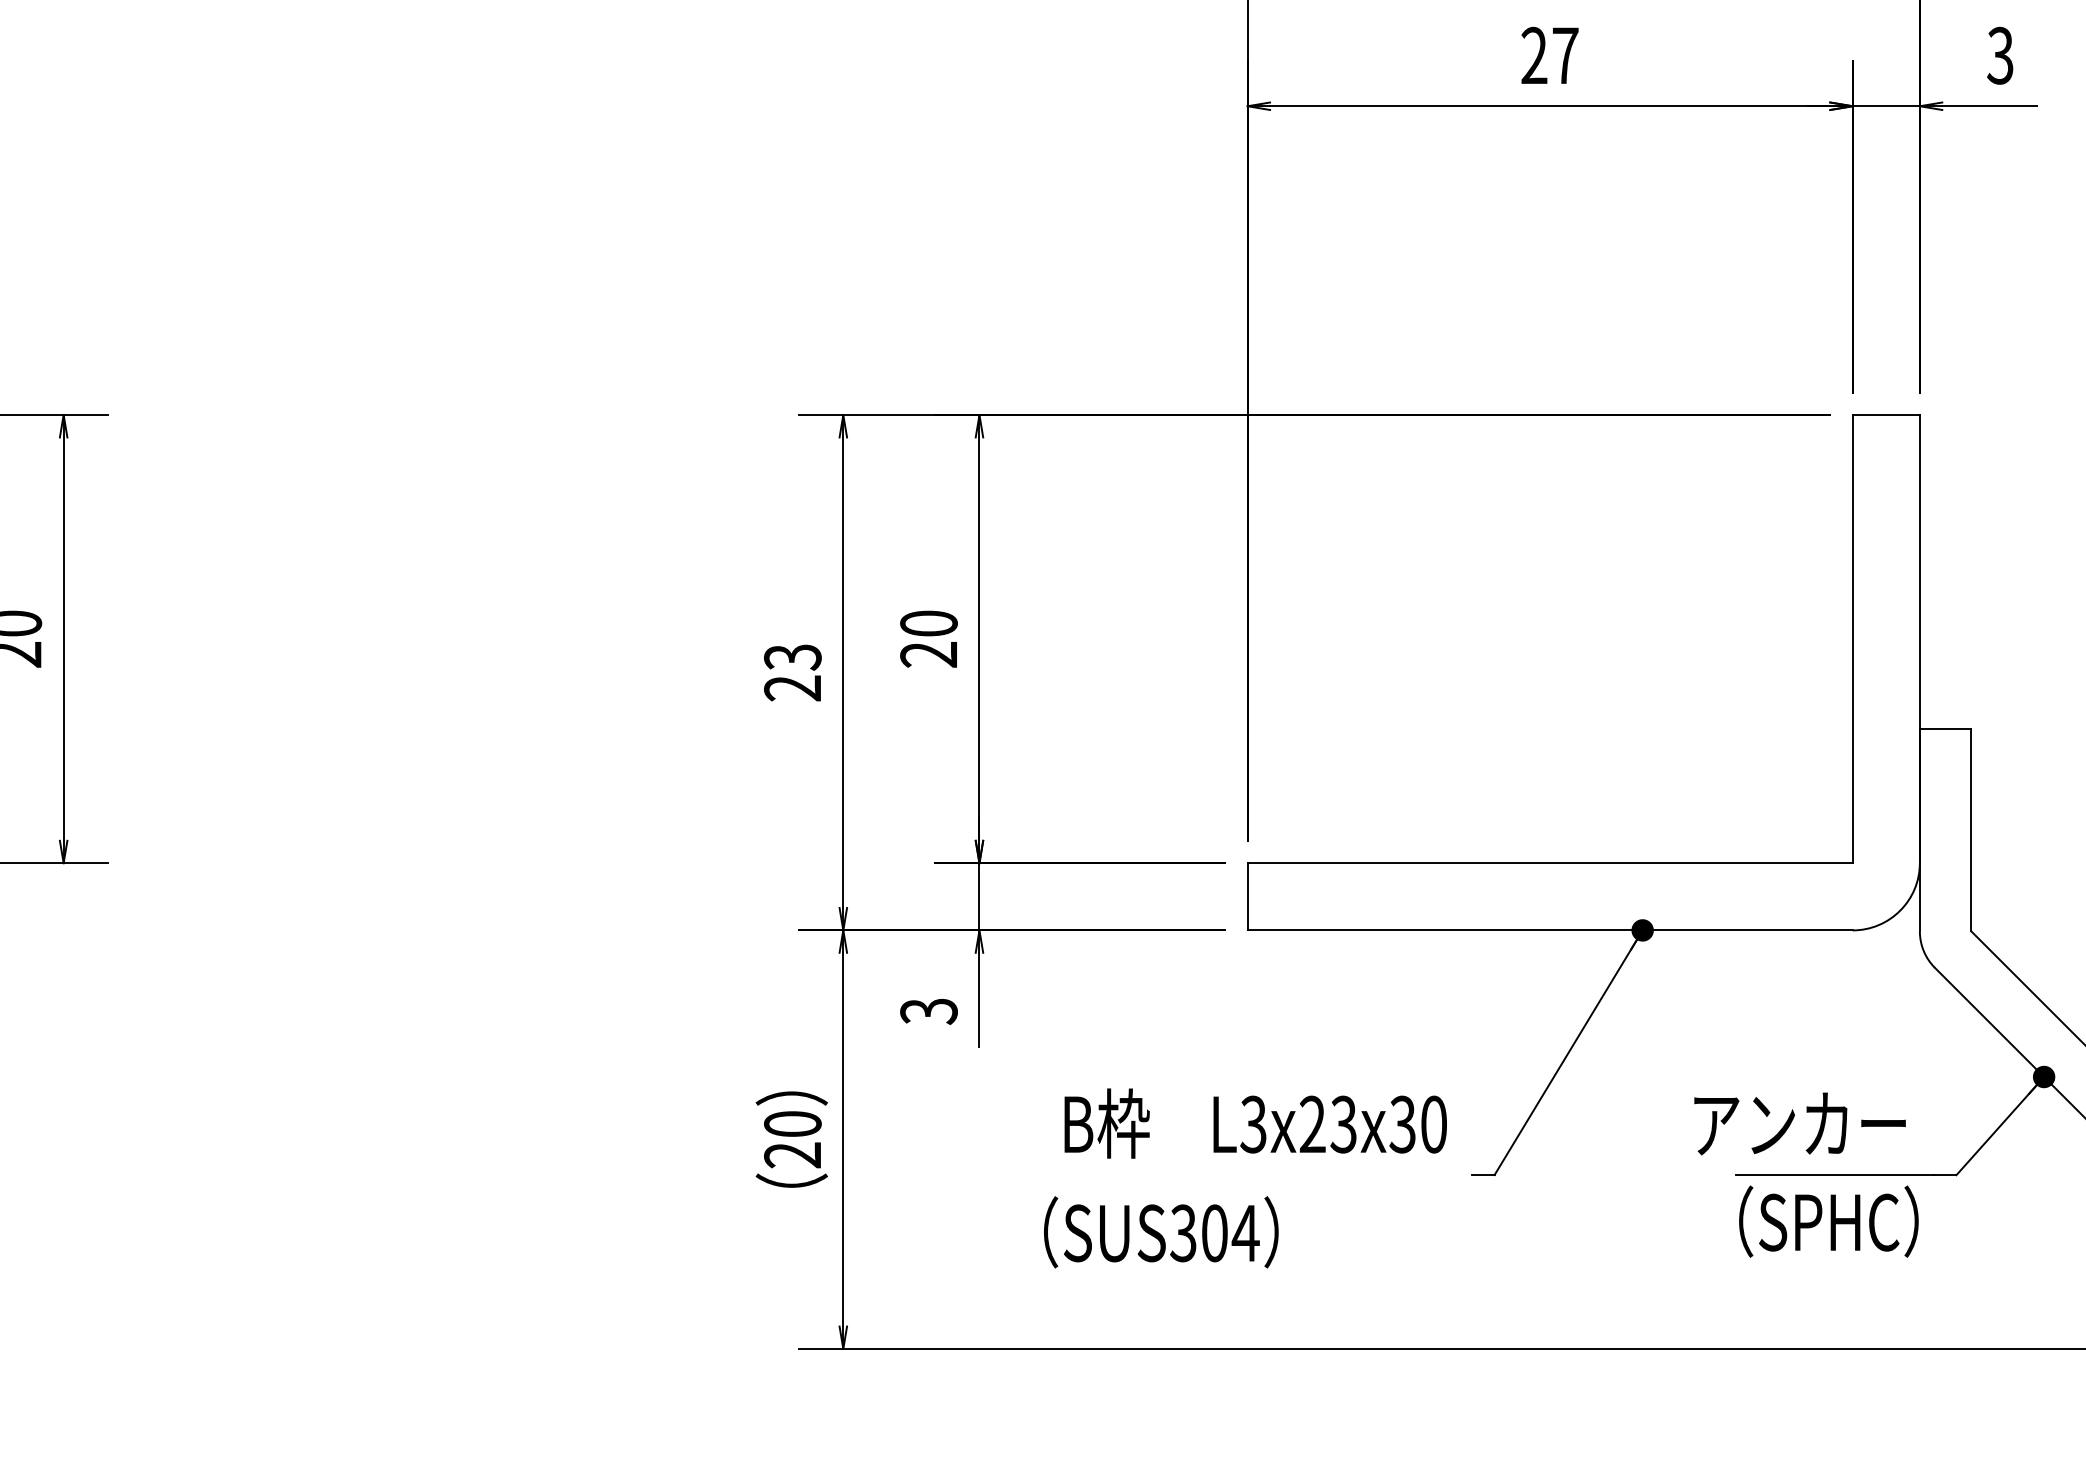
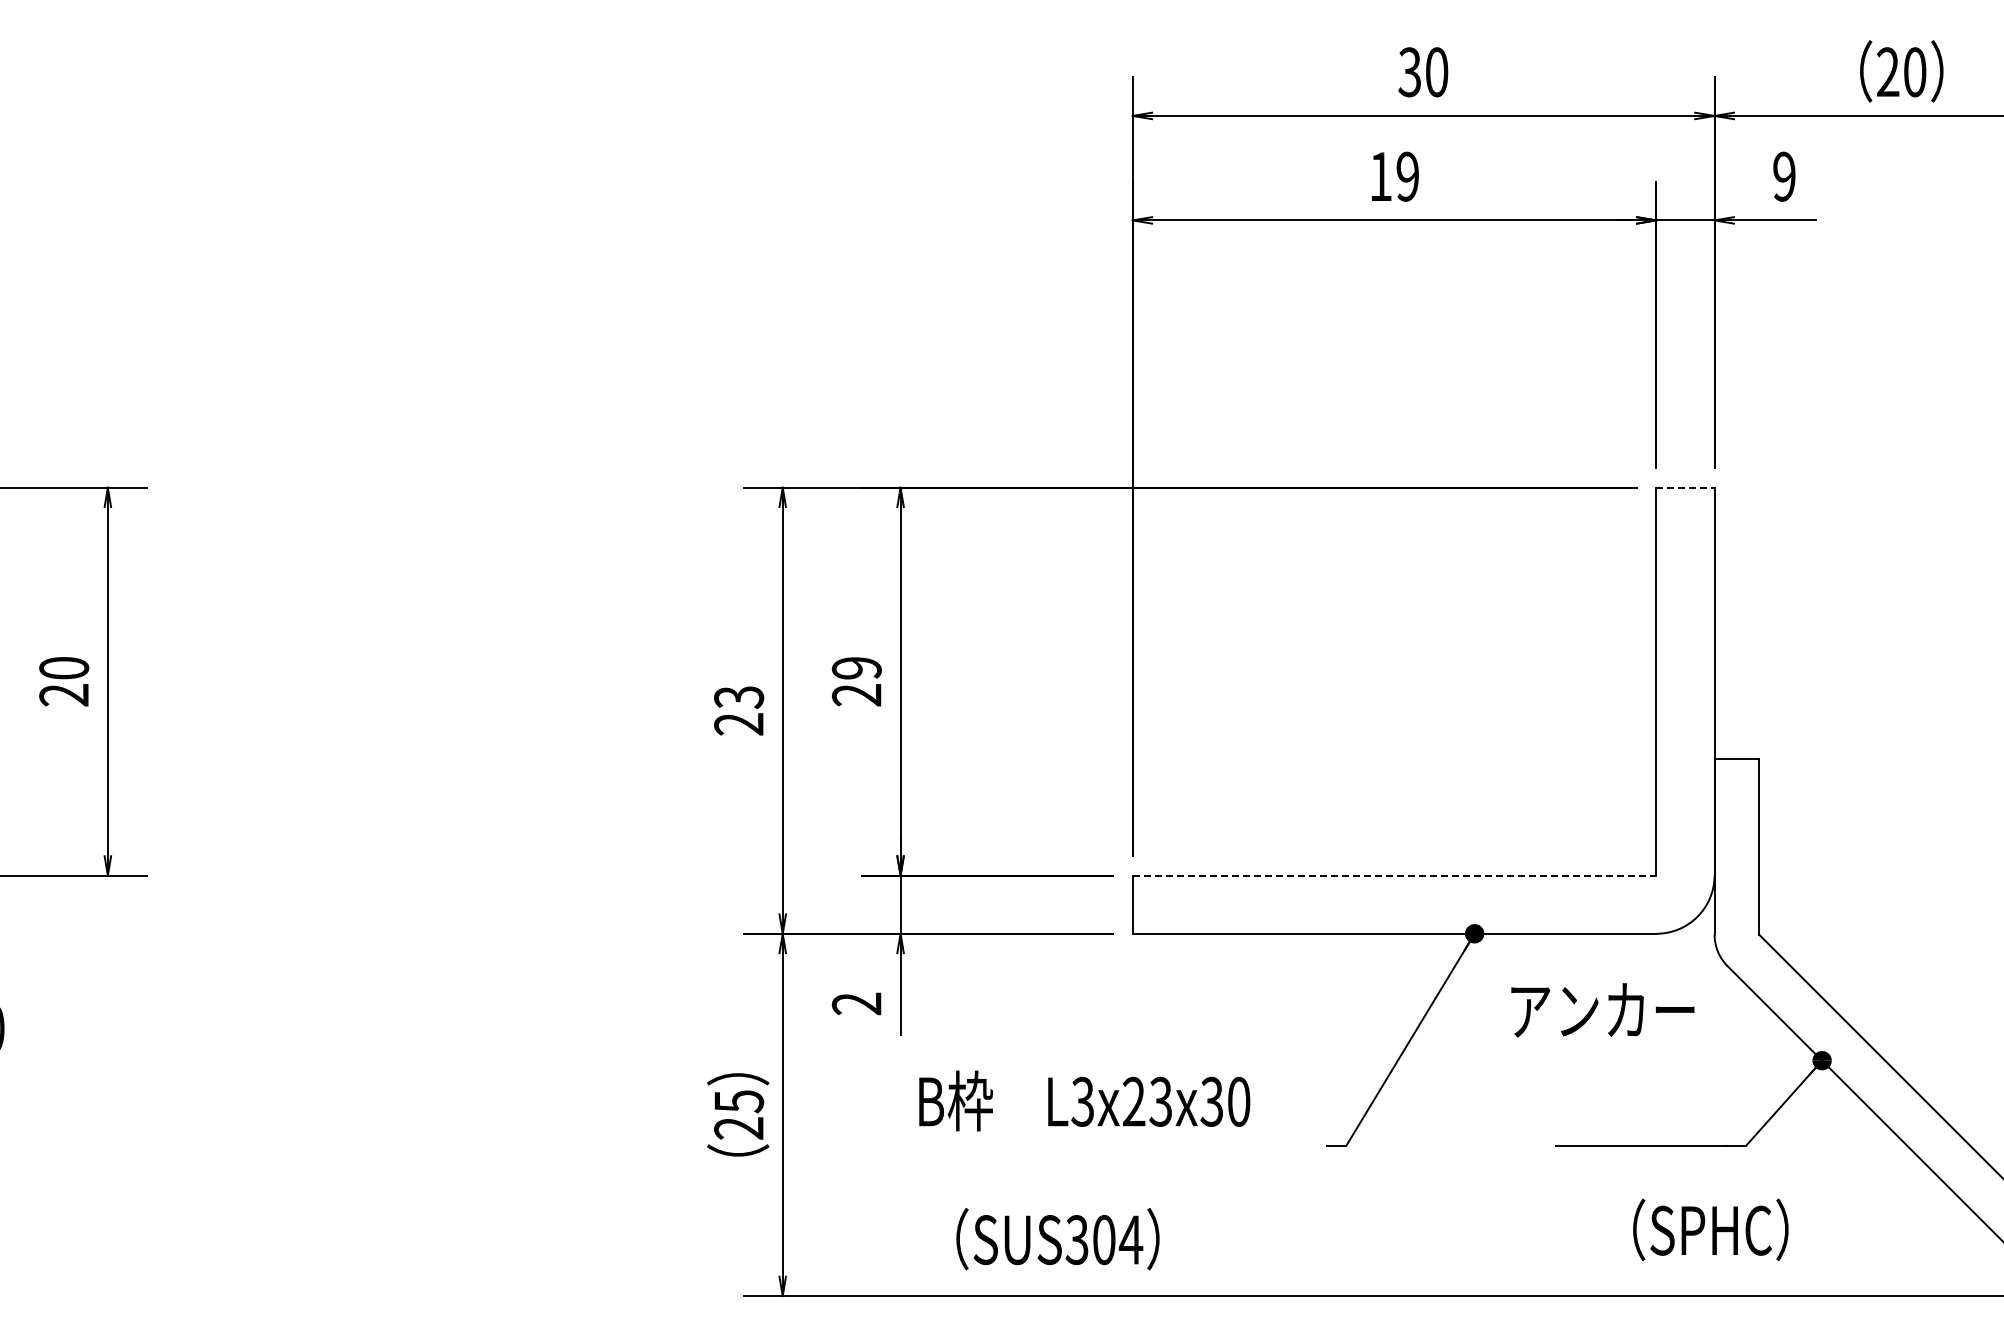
text: (1550, 55) -> (1394, 176), 27 -> 19
text: (1999, 55) -> (1783, 176), 3 -> 9
line: (1886, 414) -> (1685, 487), solid -> dashed
text: (928, 623) -> (856, 668), 20 -> 29
line: (1550, 863) -> (1394, 875), solid -> dashed
text: (928, 1010) -> (856, 1003), 3 -> 2
text: (1255, 1123) -> (1084, 1100), moved
text: (793, 1124) -> (739, 1101), 20 -> 25
text: (1799, 1124) -> (1602, 1010), moved
text: (1828, 1221) -> (1710, 1229), moved
text: (1160, 1232) -> (1057, 1239), moved

